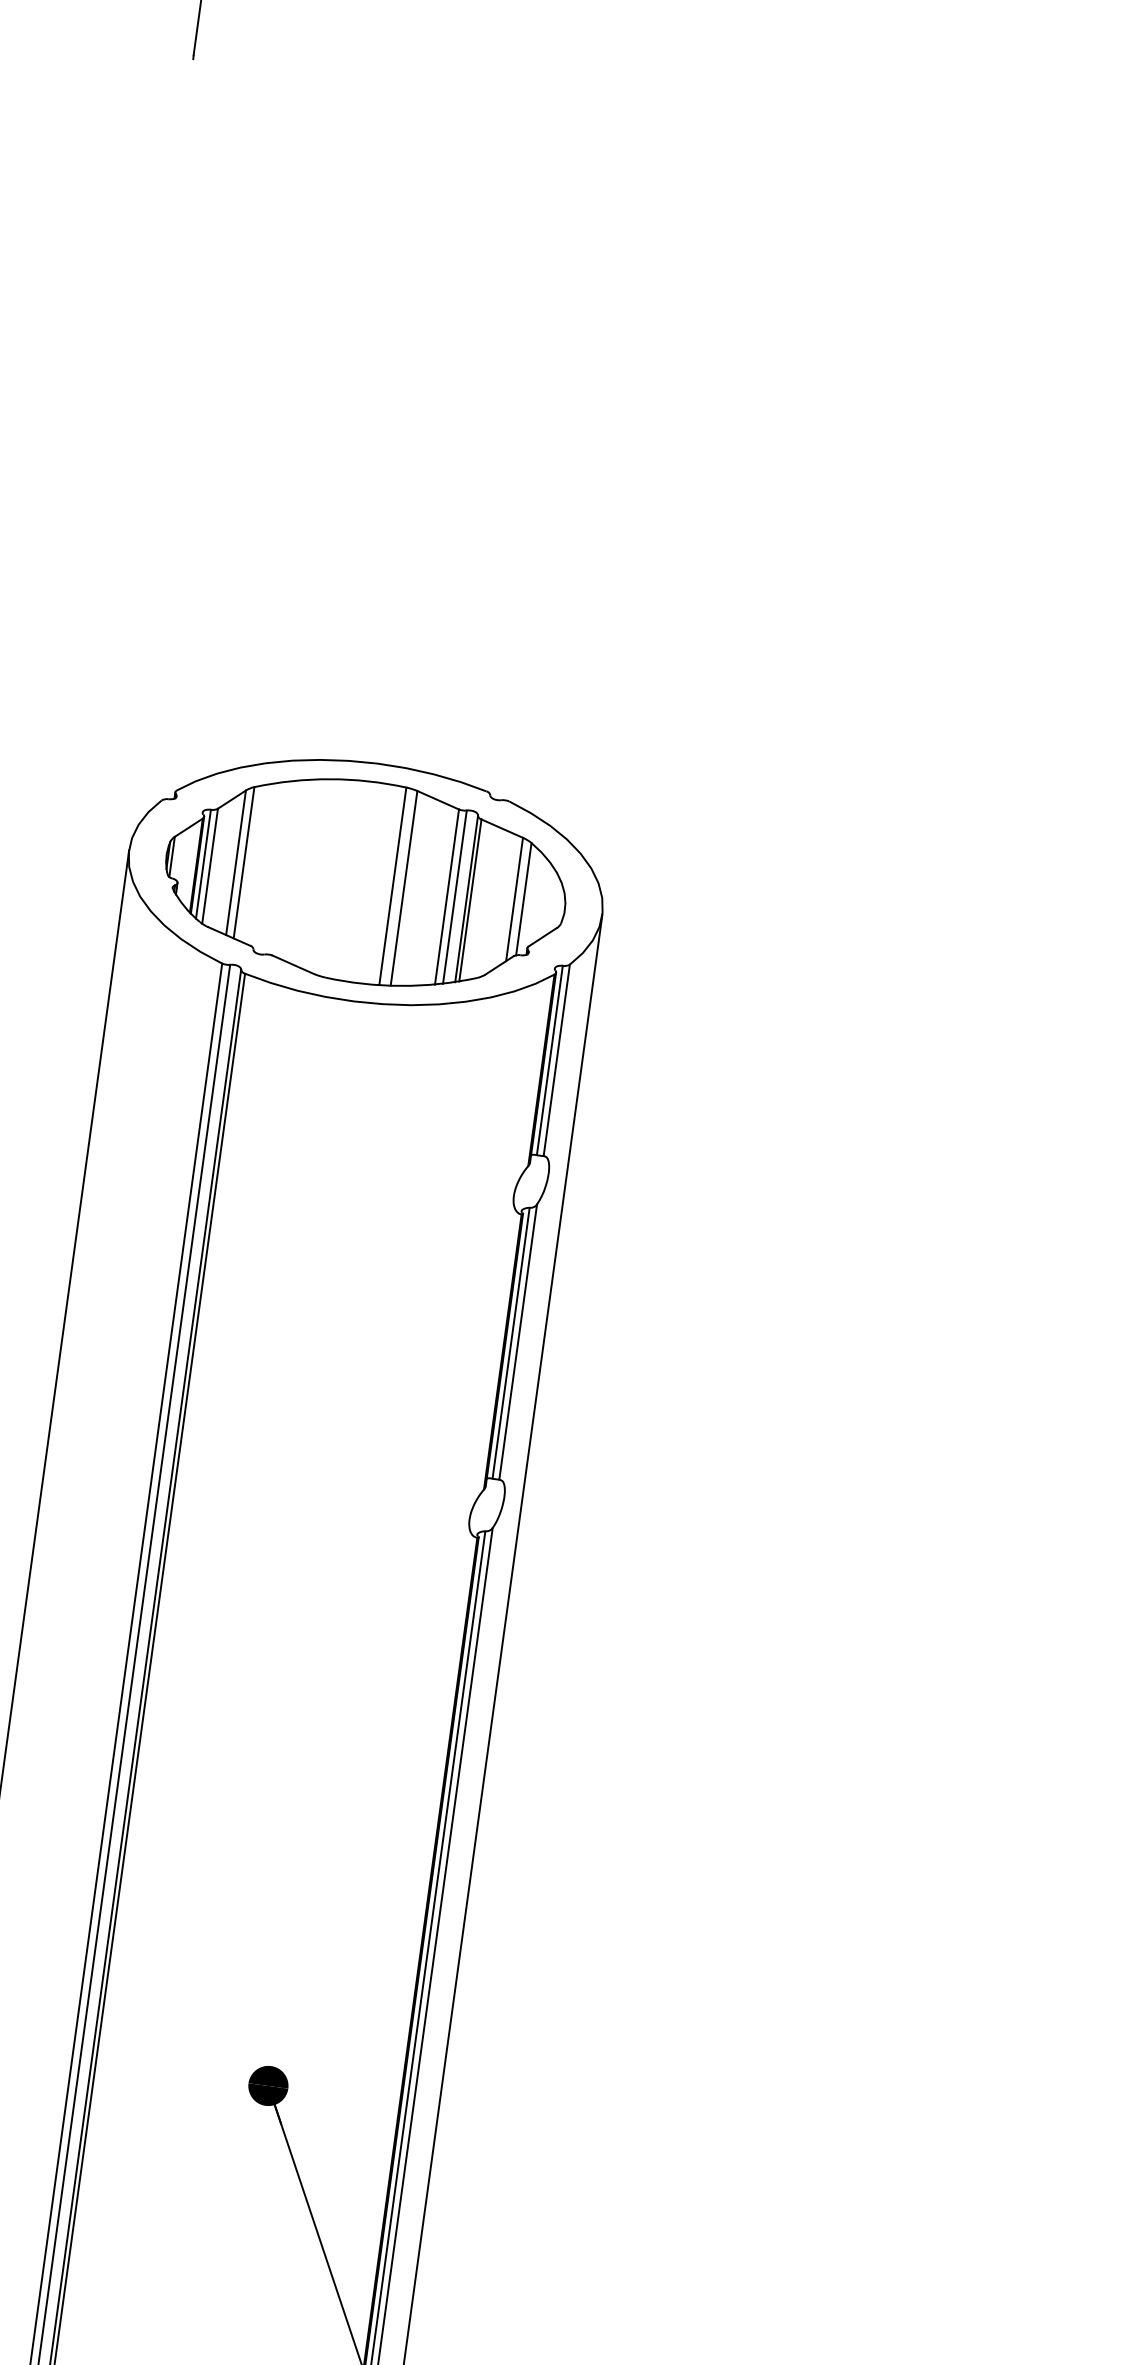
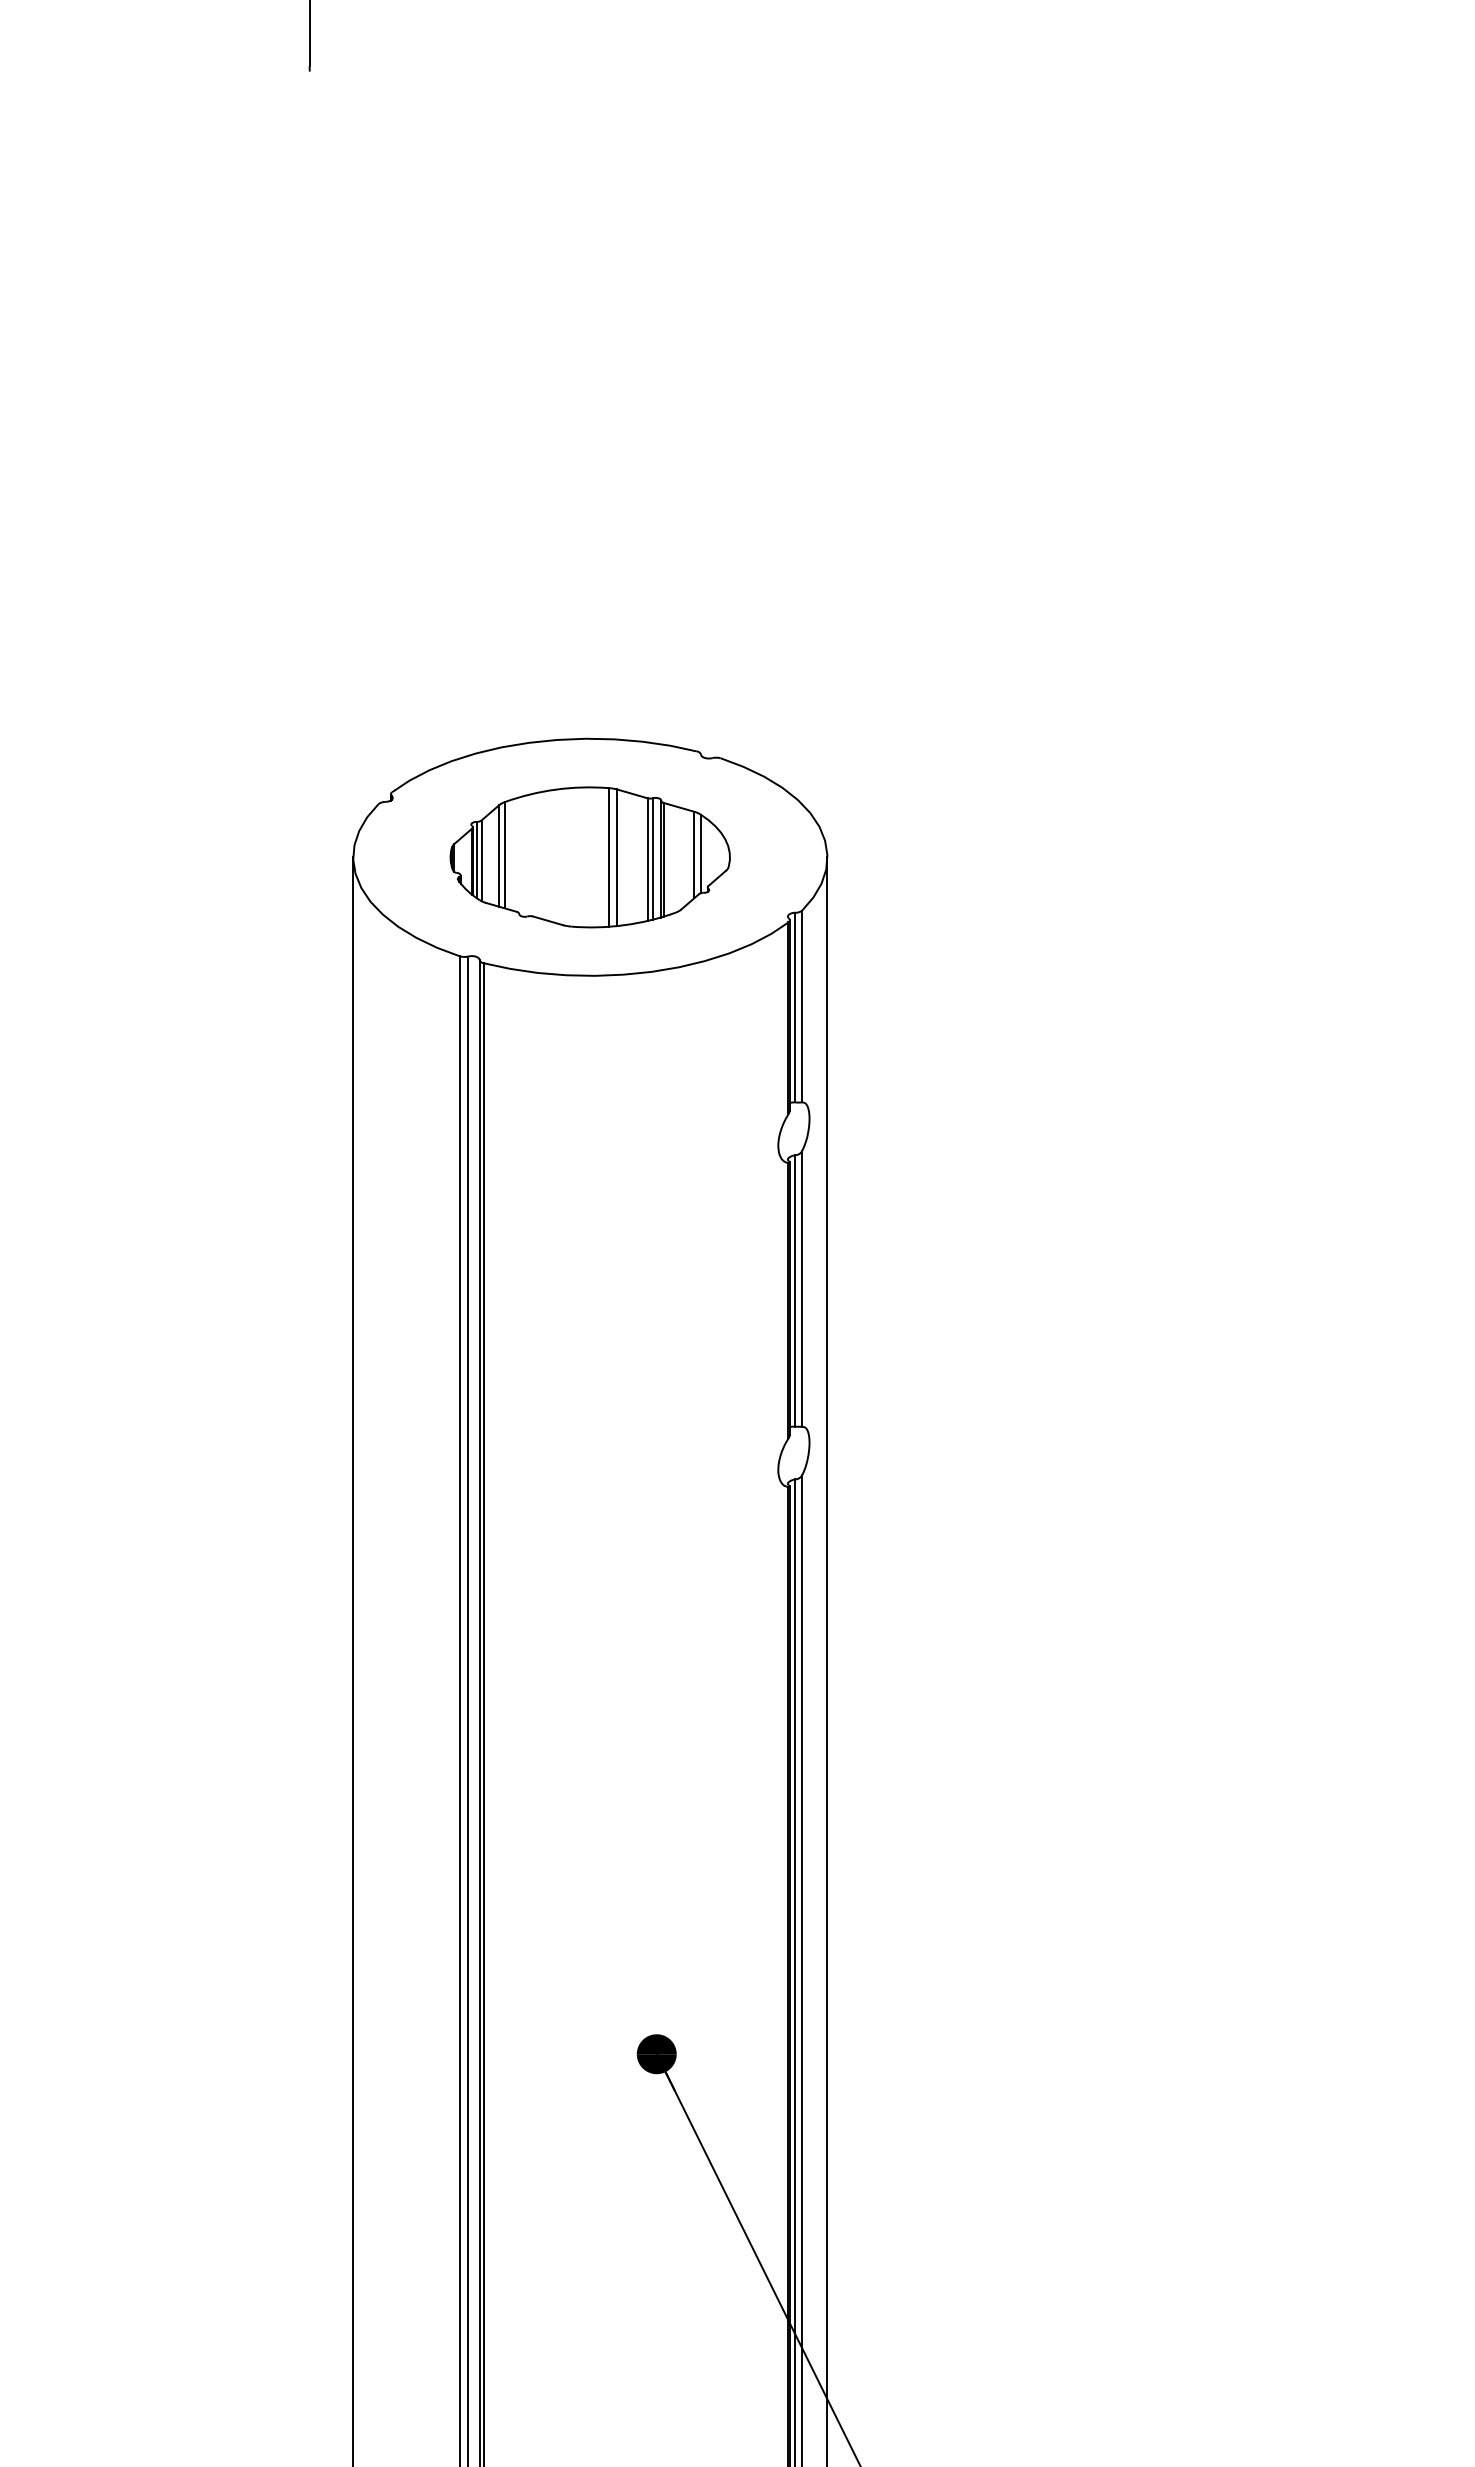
part: (364, 882) -> (589, 857), size x0.7

